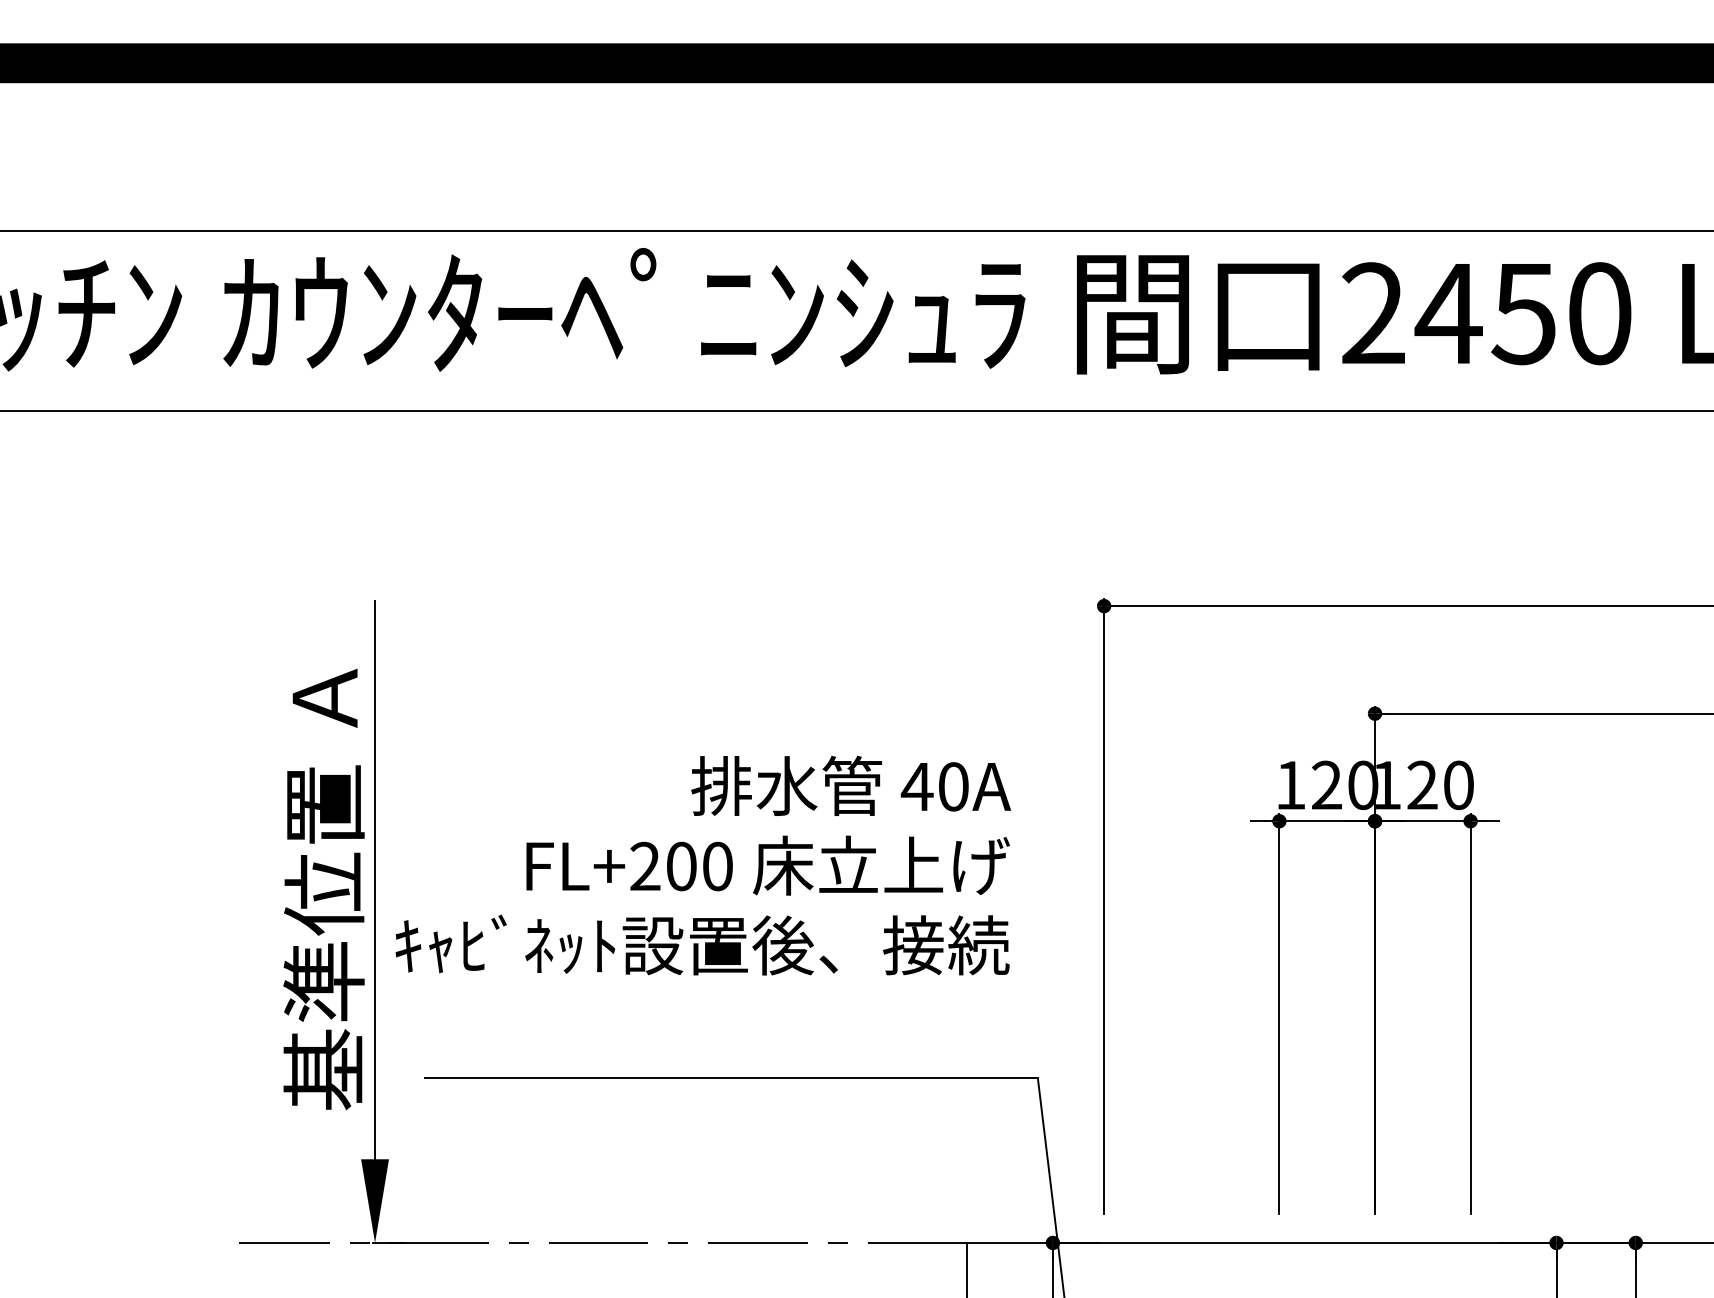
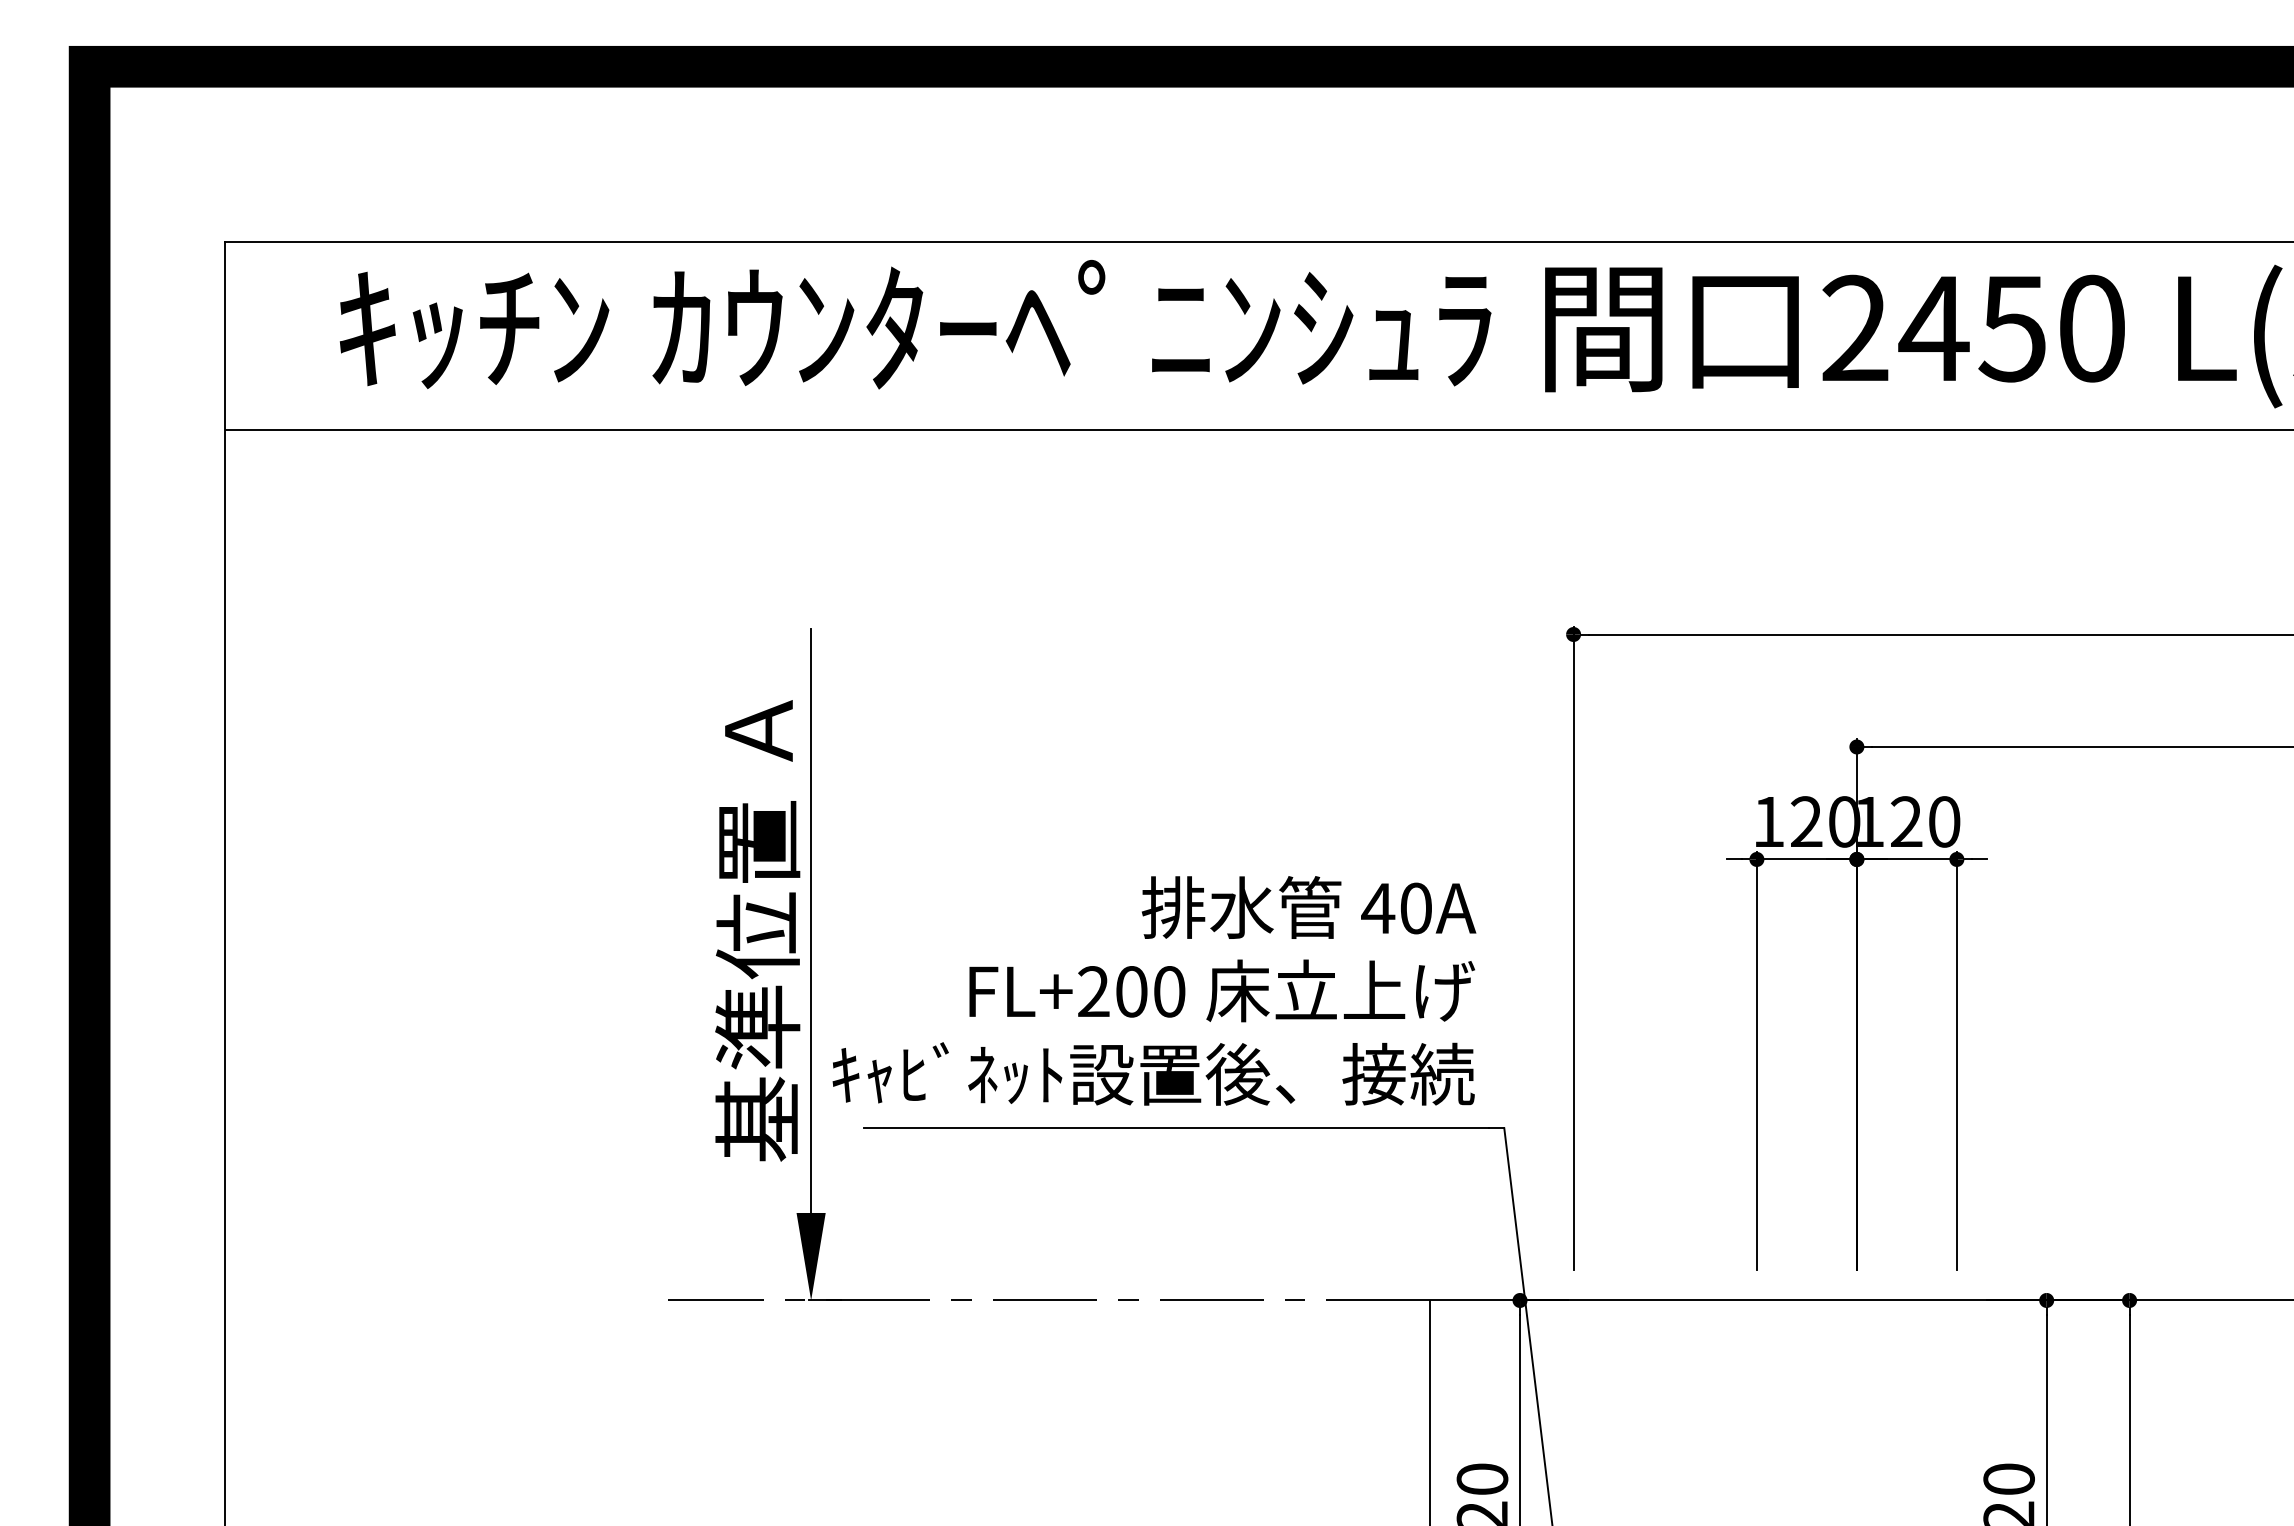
text: (703, 865) -> (1154, 990), moved

